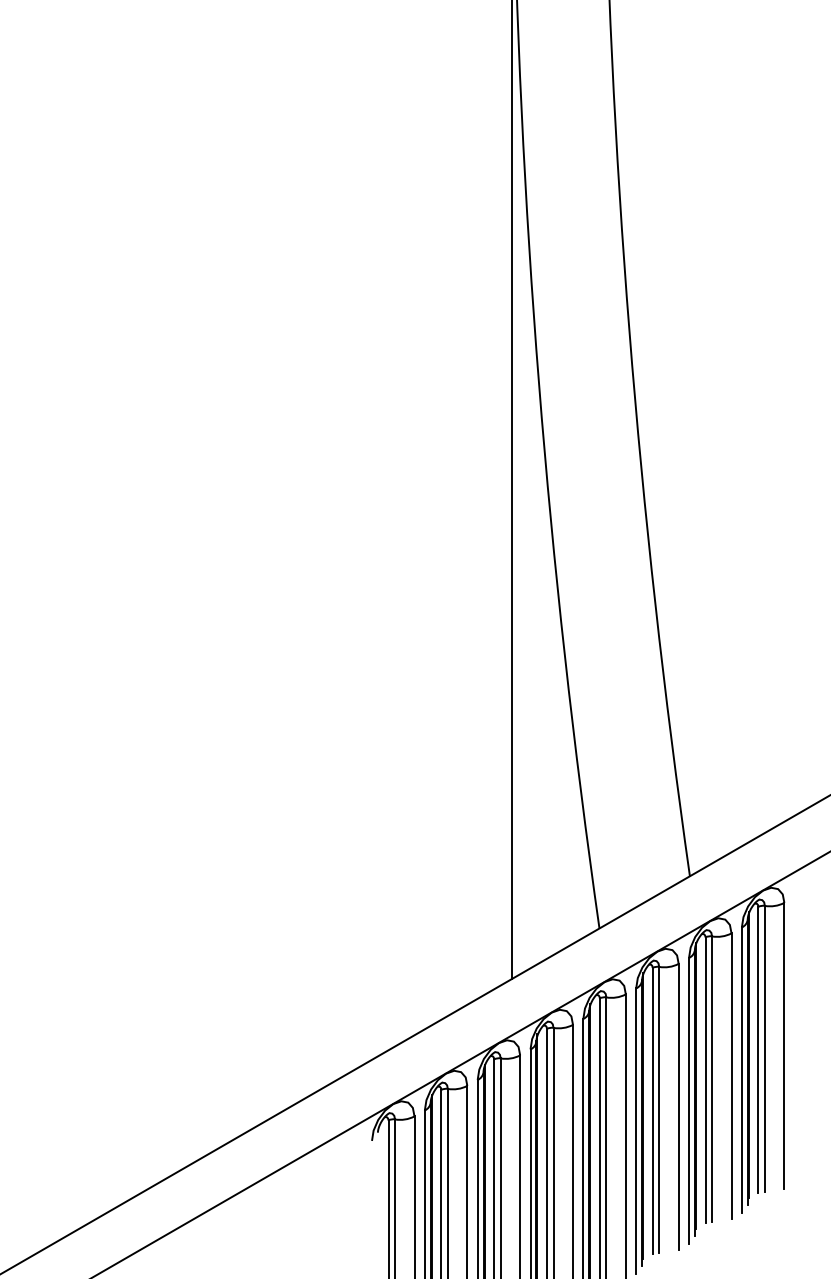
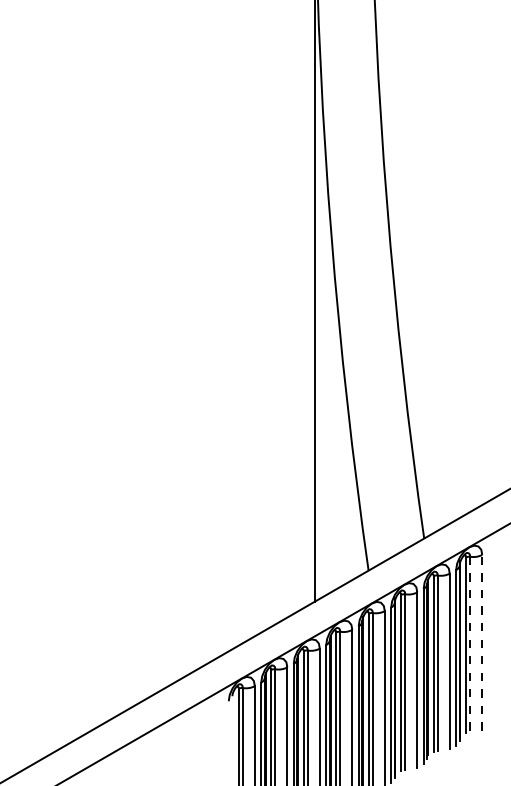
line: (784, 1045) -> (482, 642), solid -> dashed
line: (765, 1048) -> (470, 644), solid -> dashed

